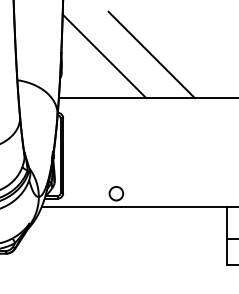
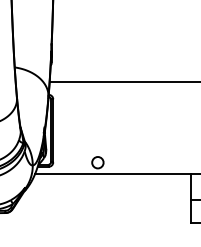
line: (151, 55) -> (127, 46), removed
line: (104, 56) -> (87, 47), removed

